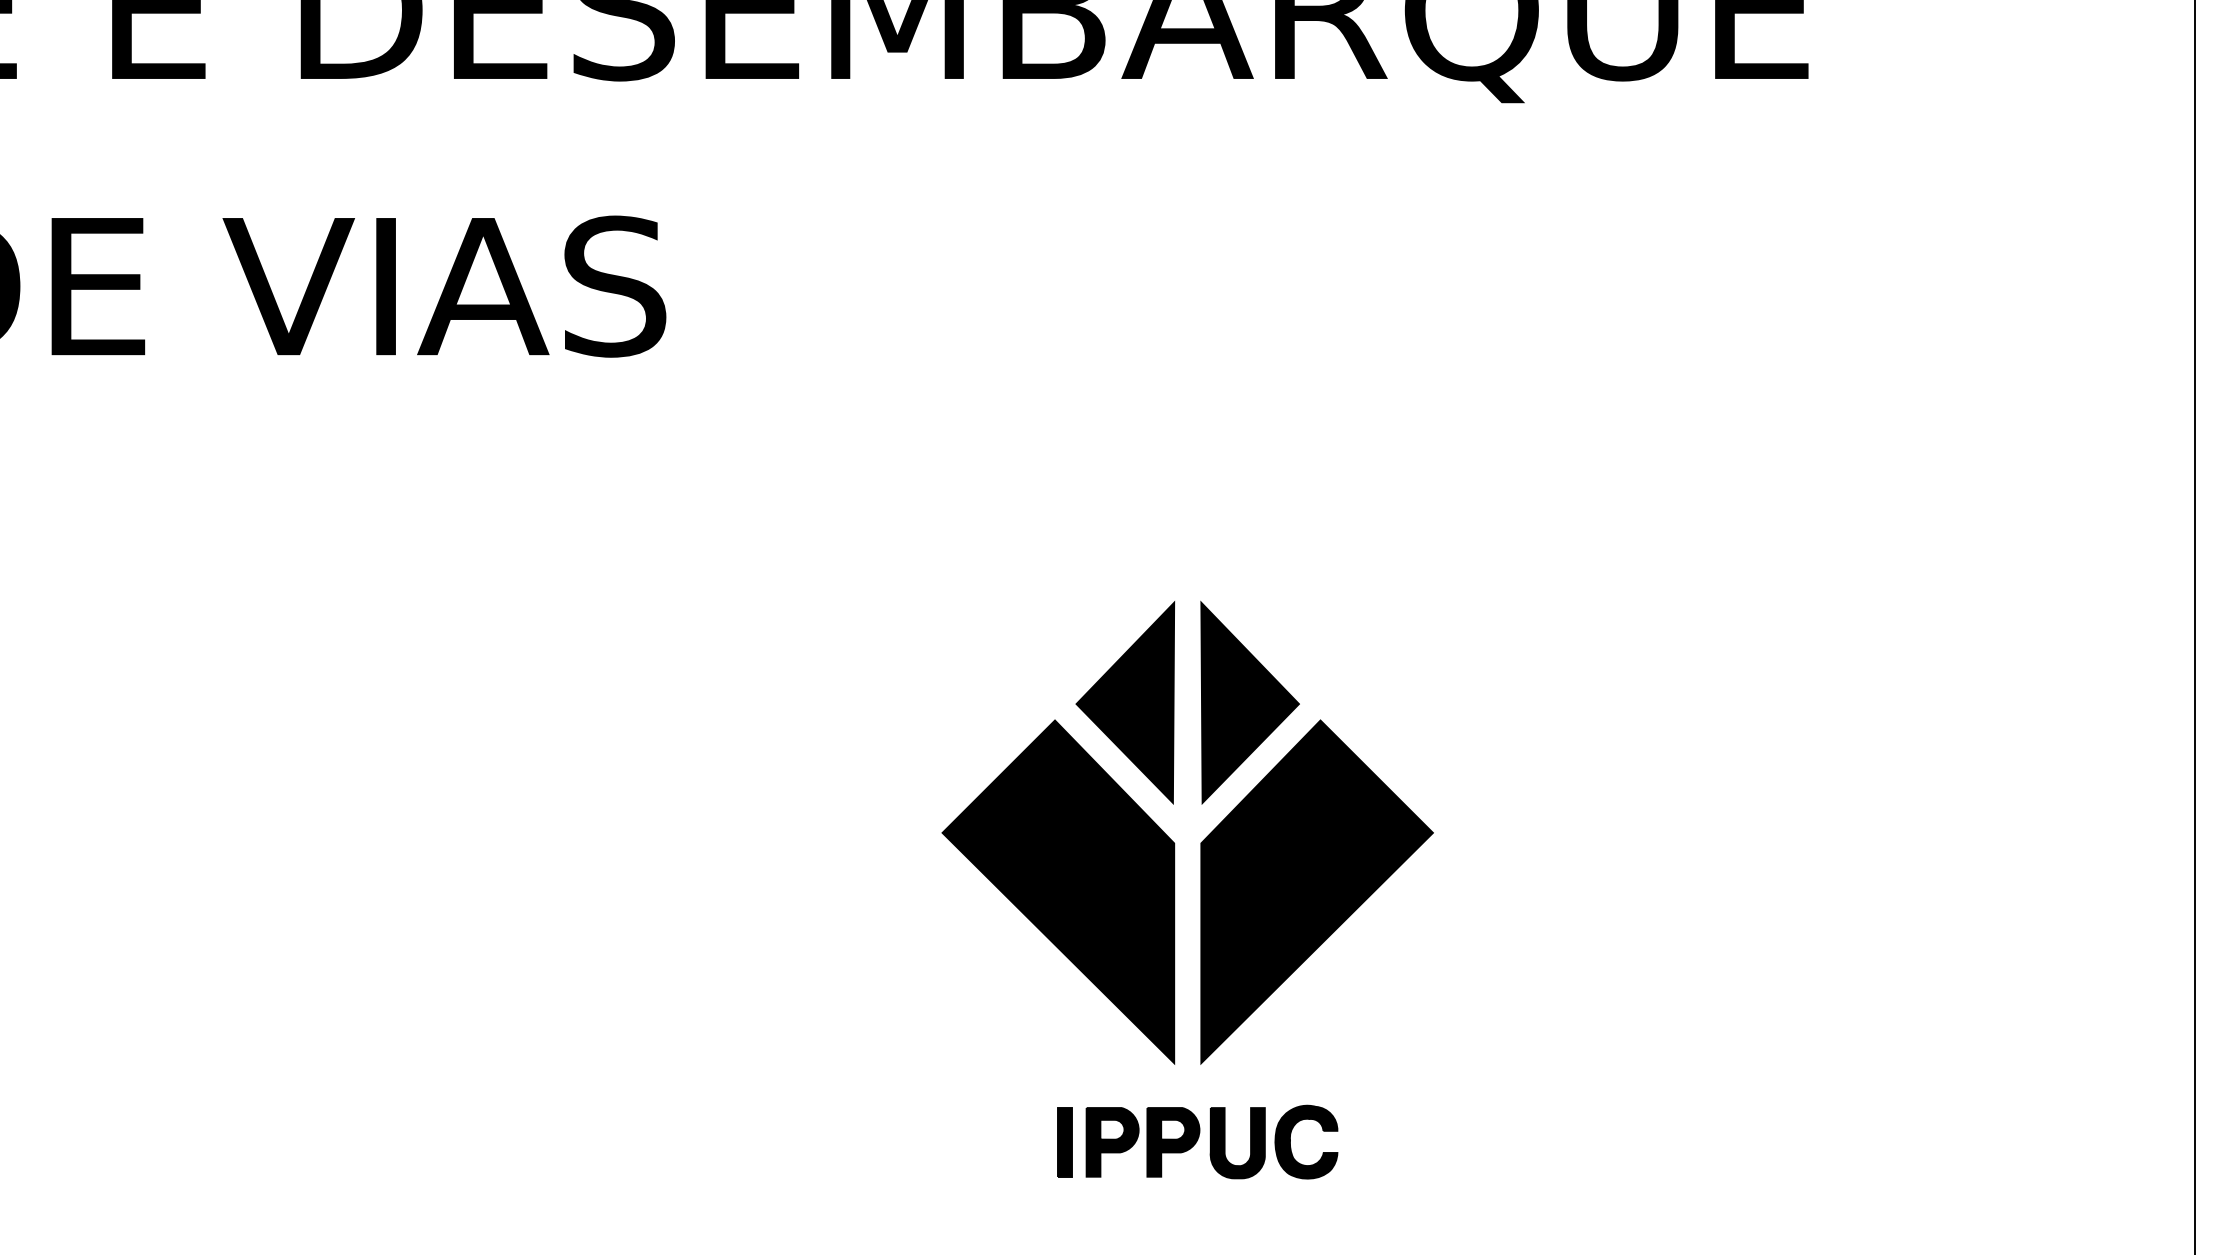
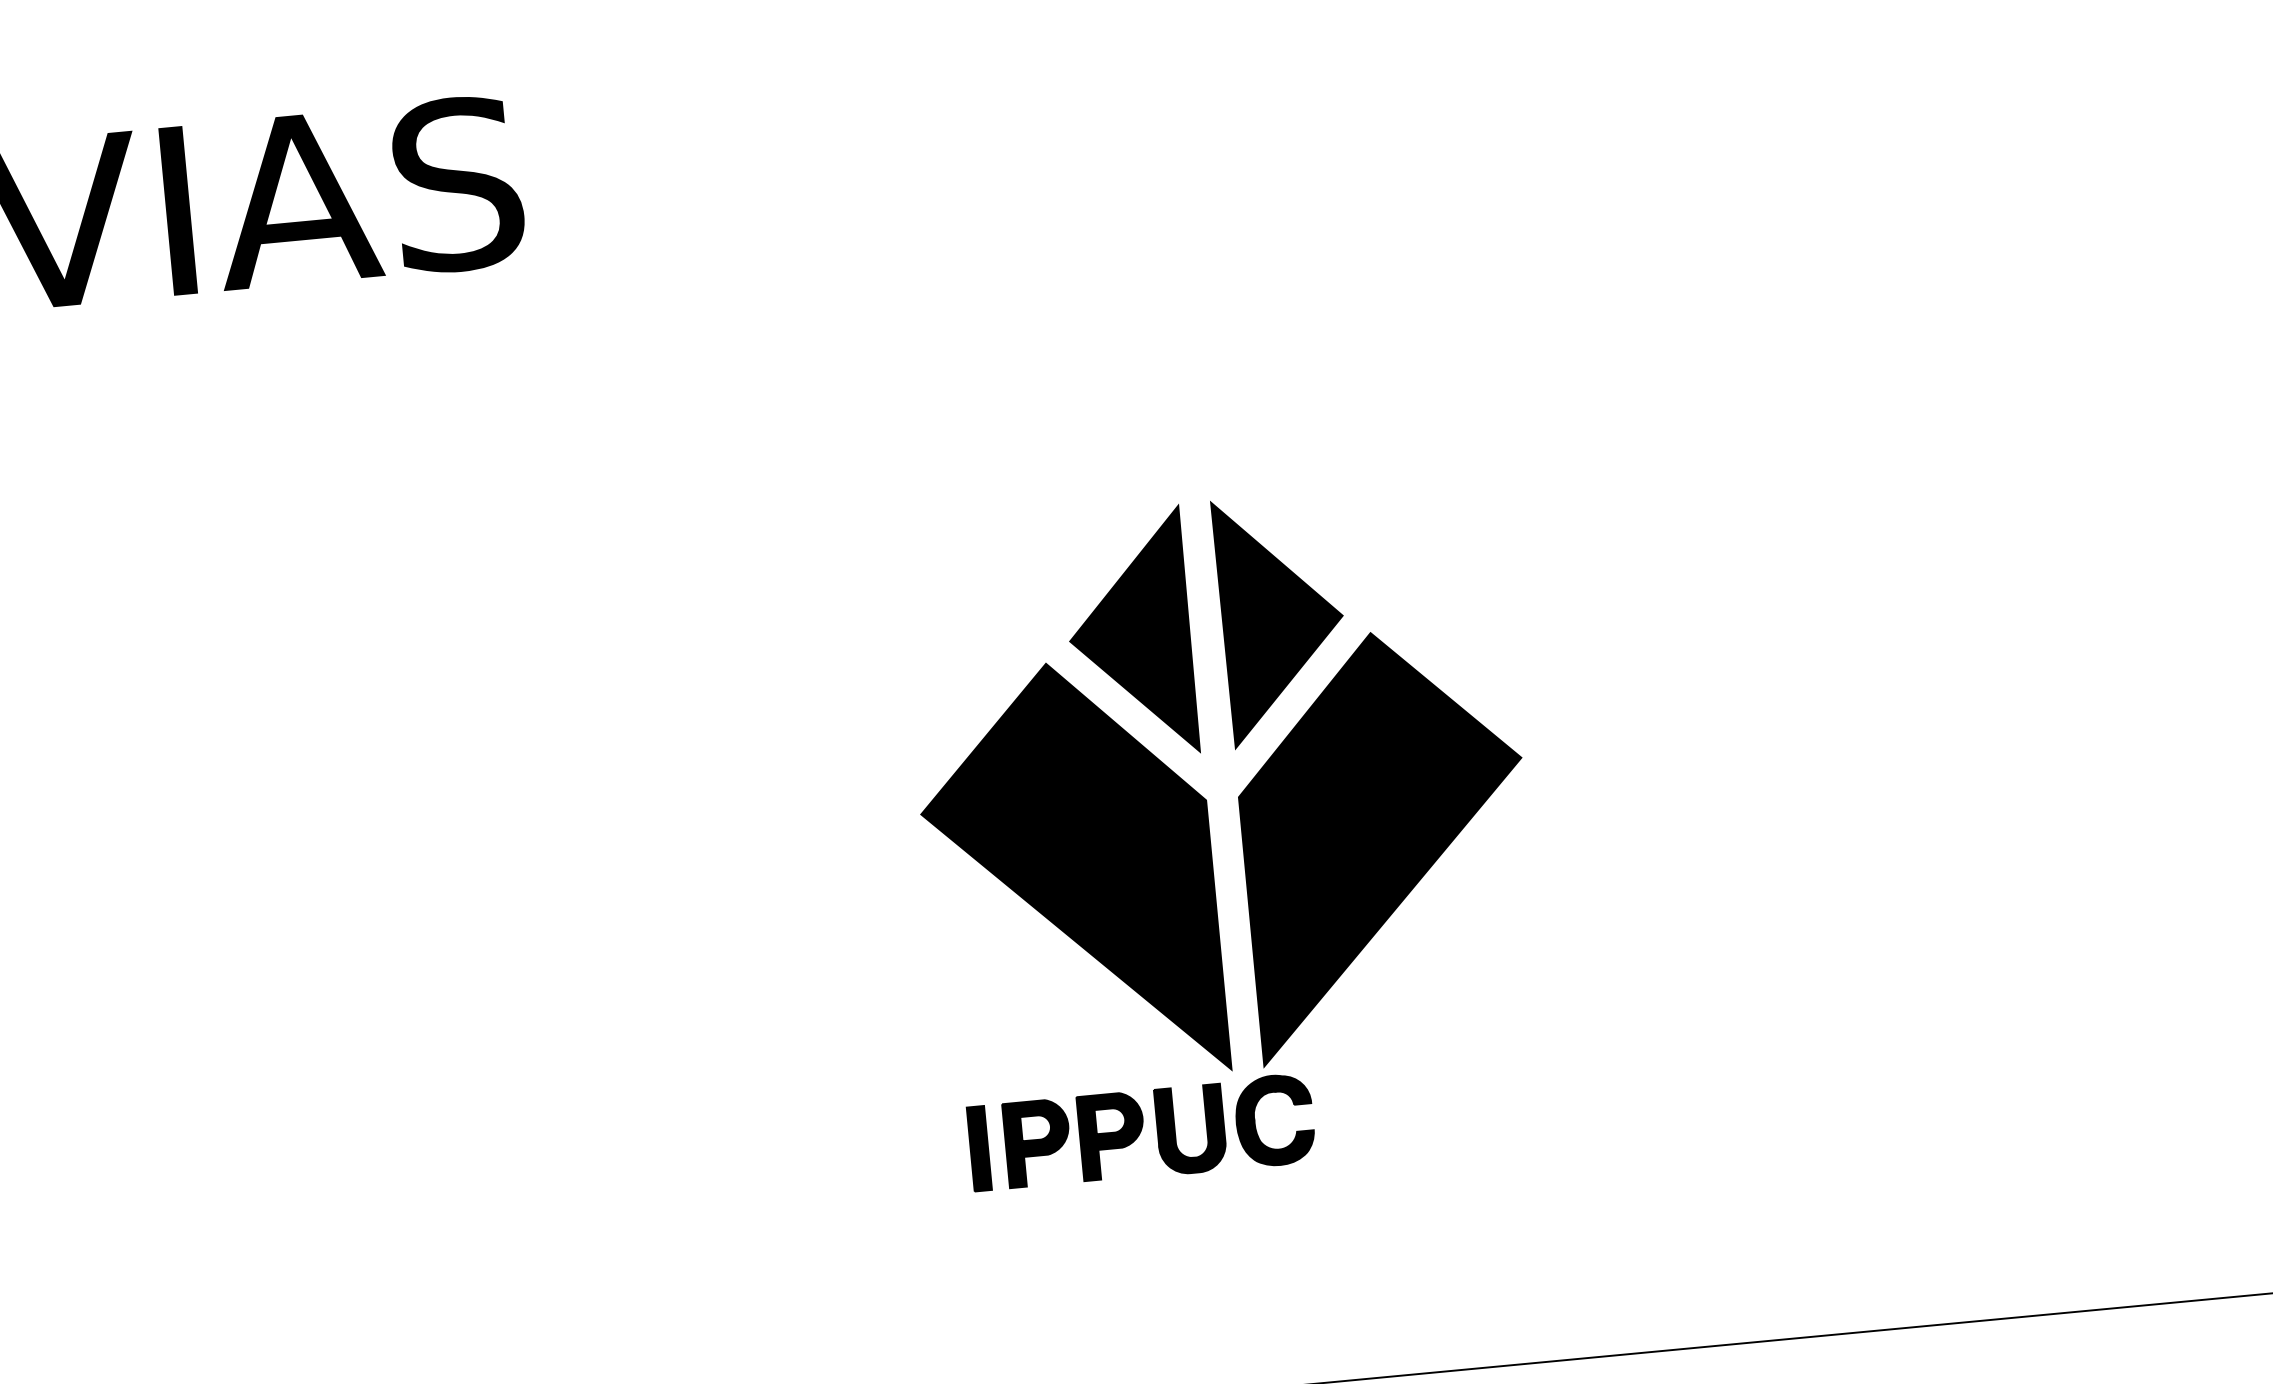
part: (1197, 1141) -> (1141, 1132), moved

